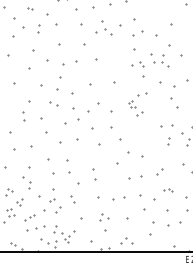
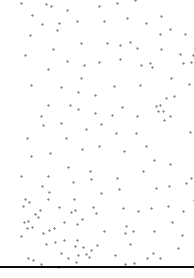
part: (103, 31) -> (128, 44), moved
part: (137, 64) -> (146, 65), moved
part: (68, 166) -> (90, 175), size x0.62

